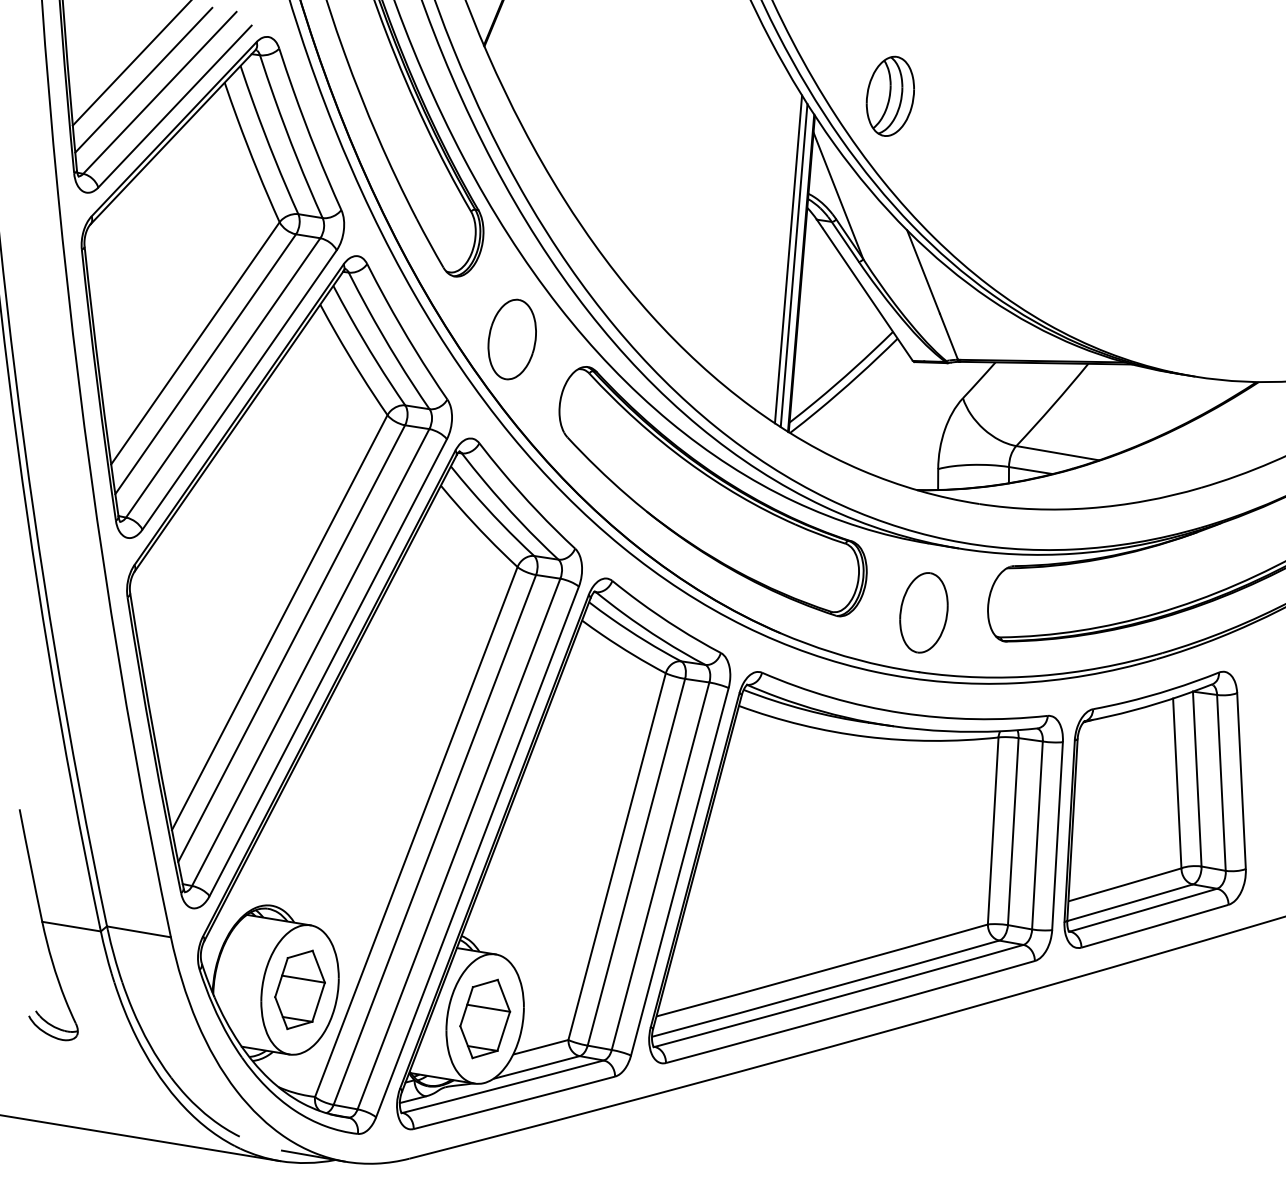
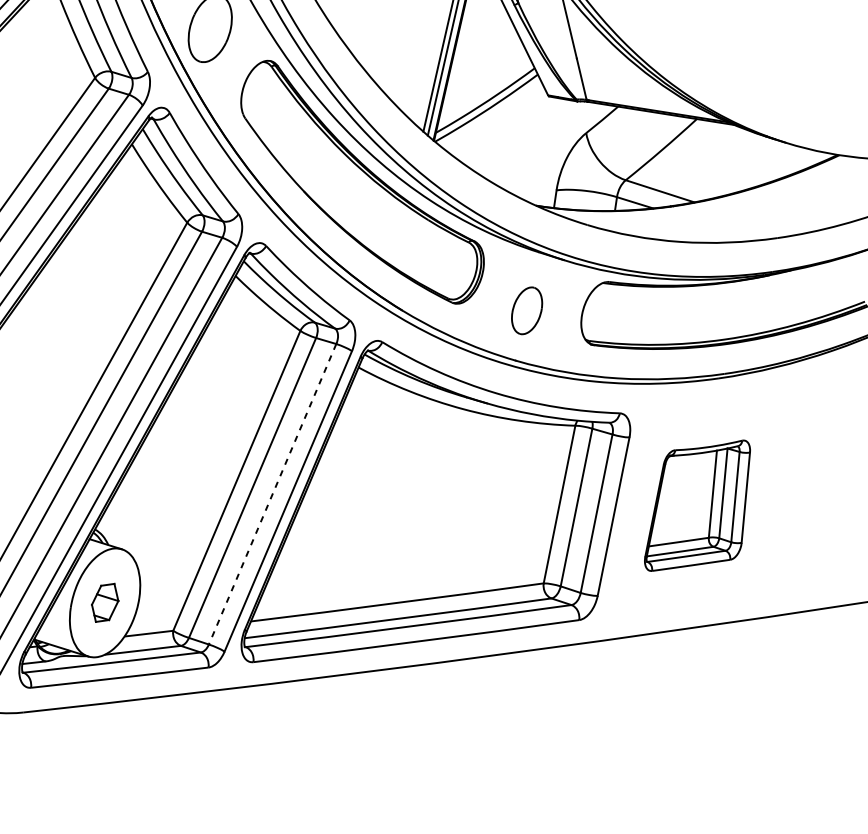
part: (923, 612) -> (526, 310), size x0.7
part: (1154, 809) -> (699, 505), size x0.6
line: (660, 866) -> (272, 494), solid -> dashed
part: (485, 1018) -> (105, 602), size x0.6

